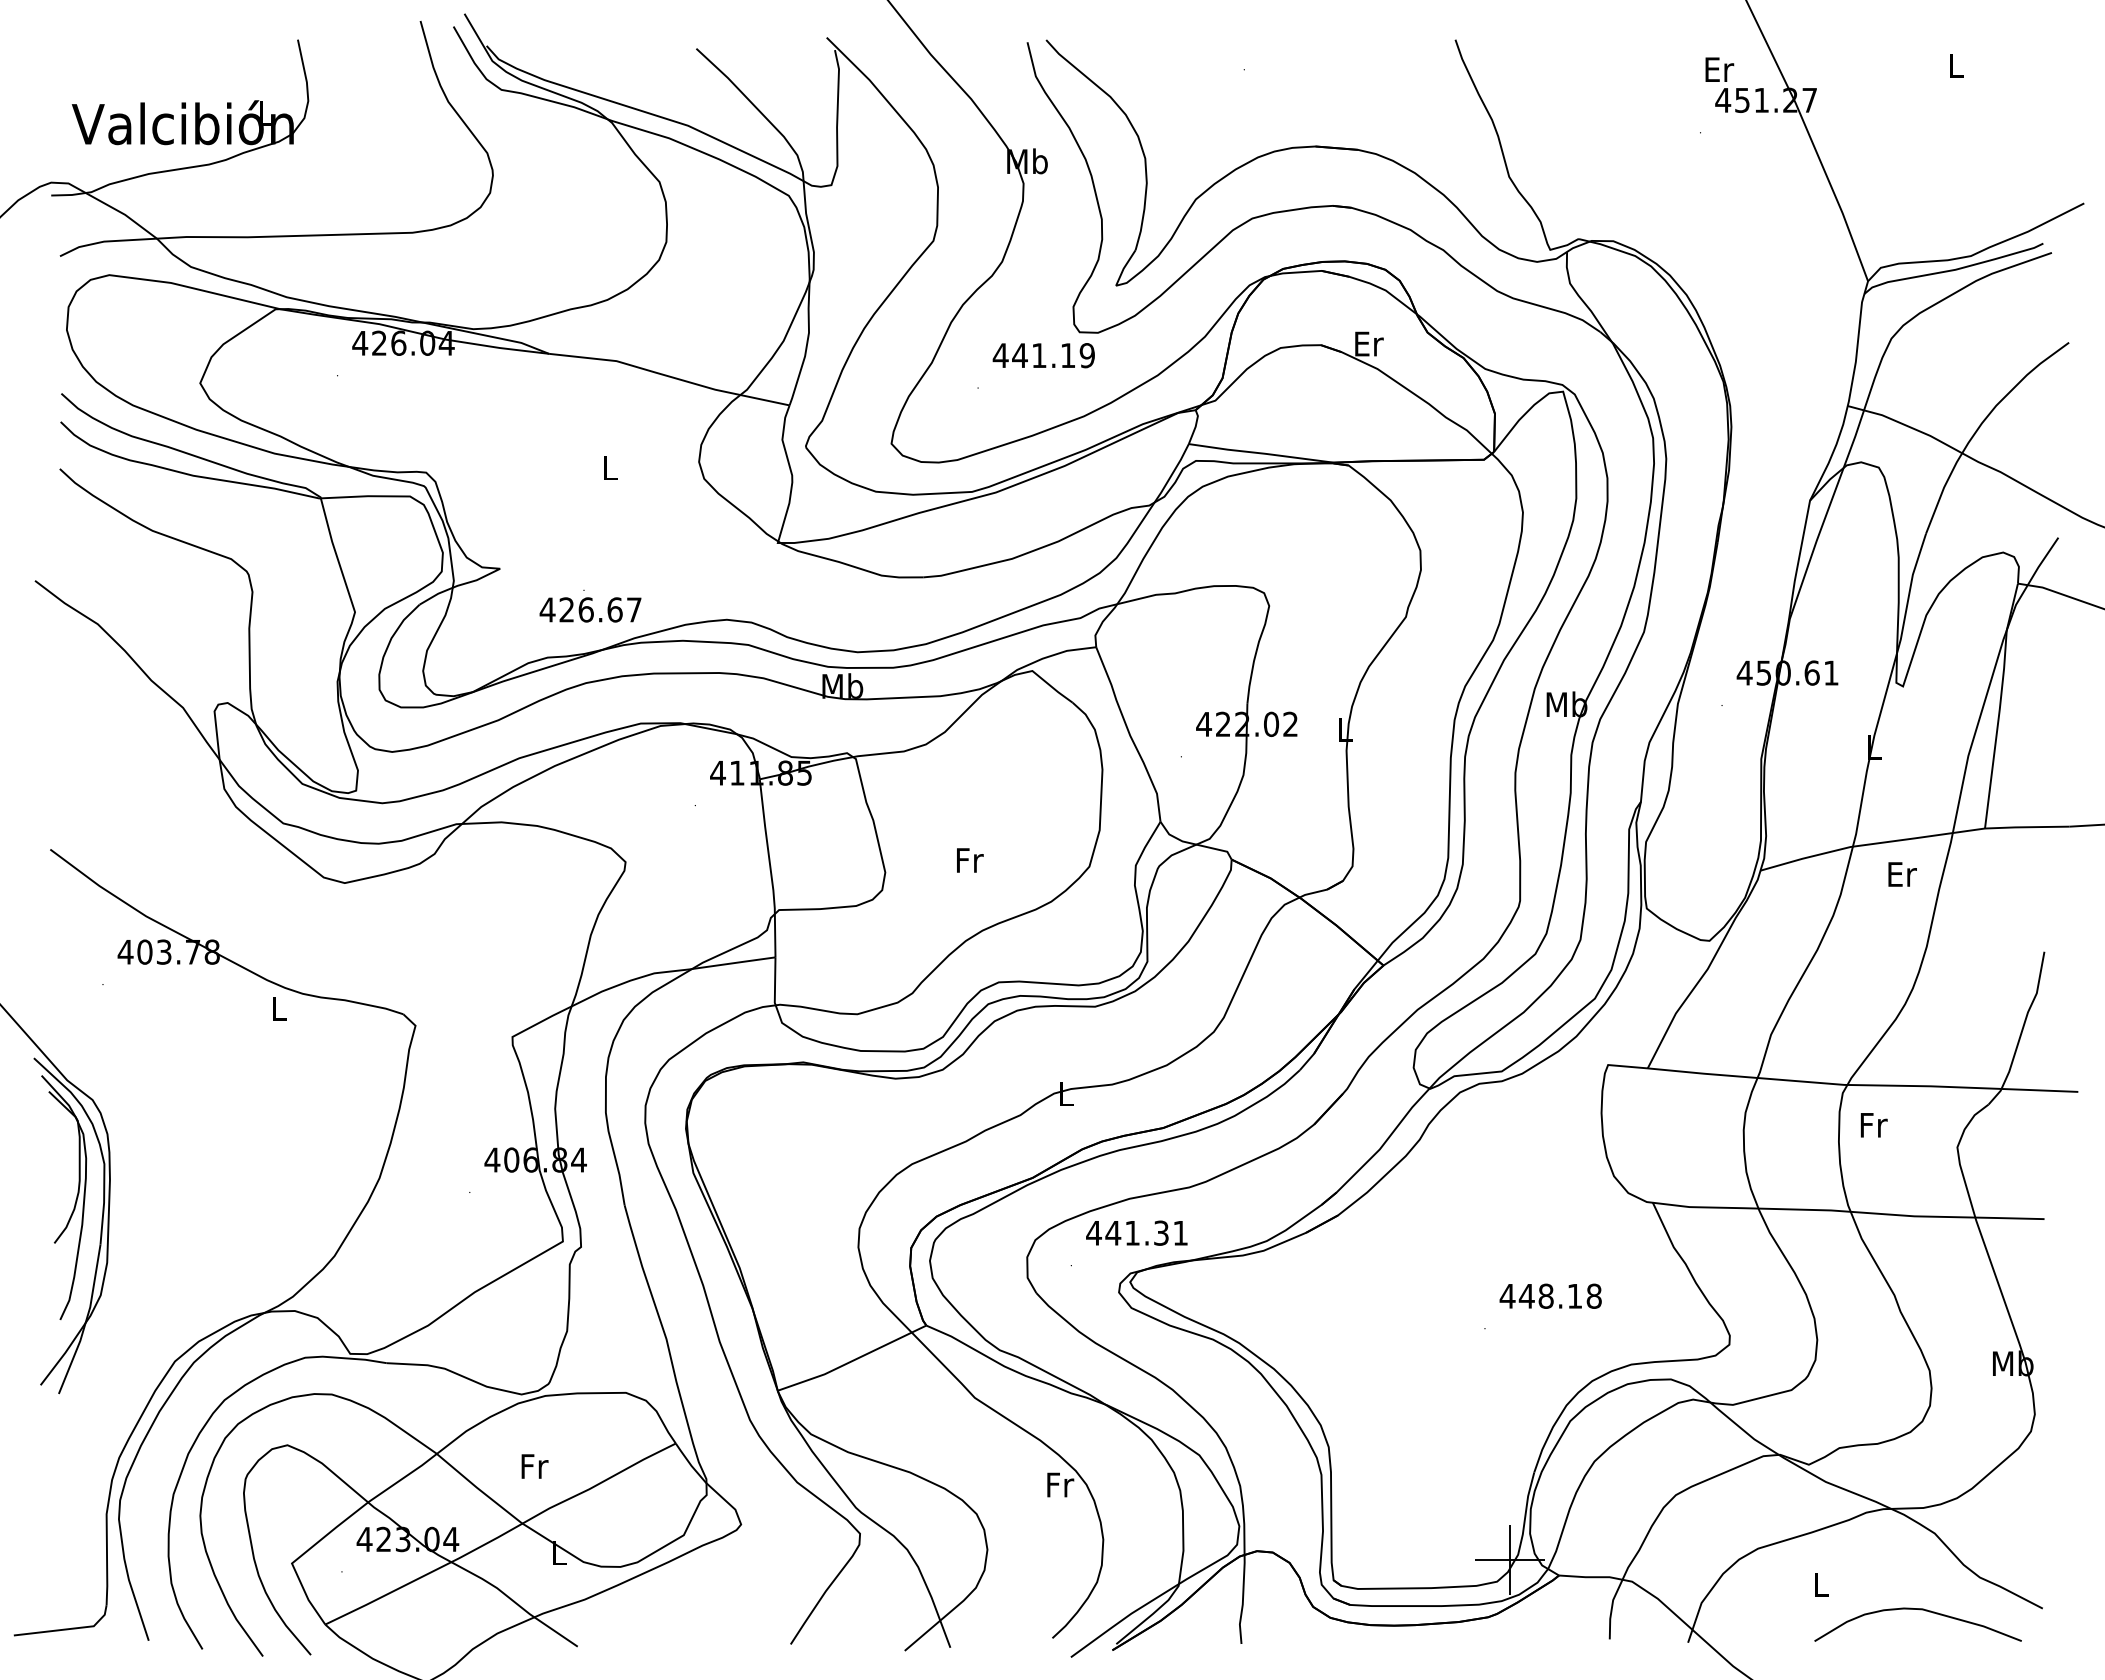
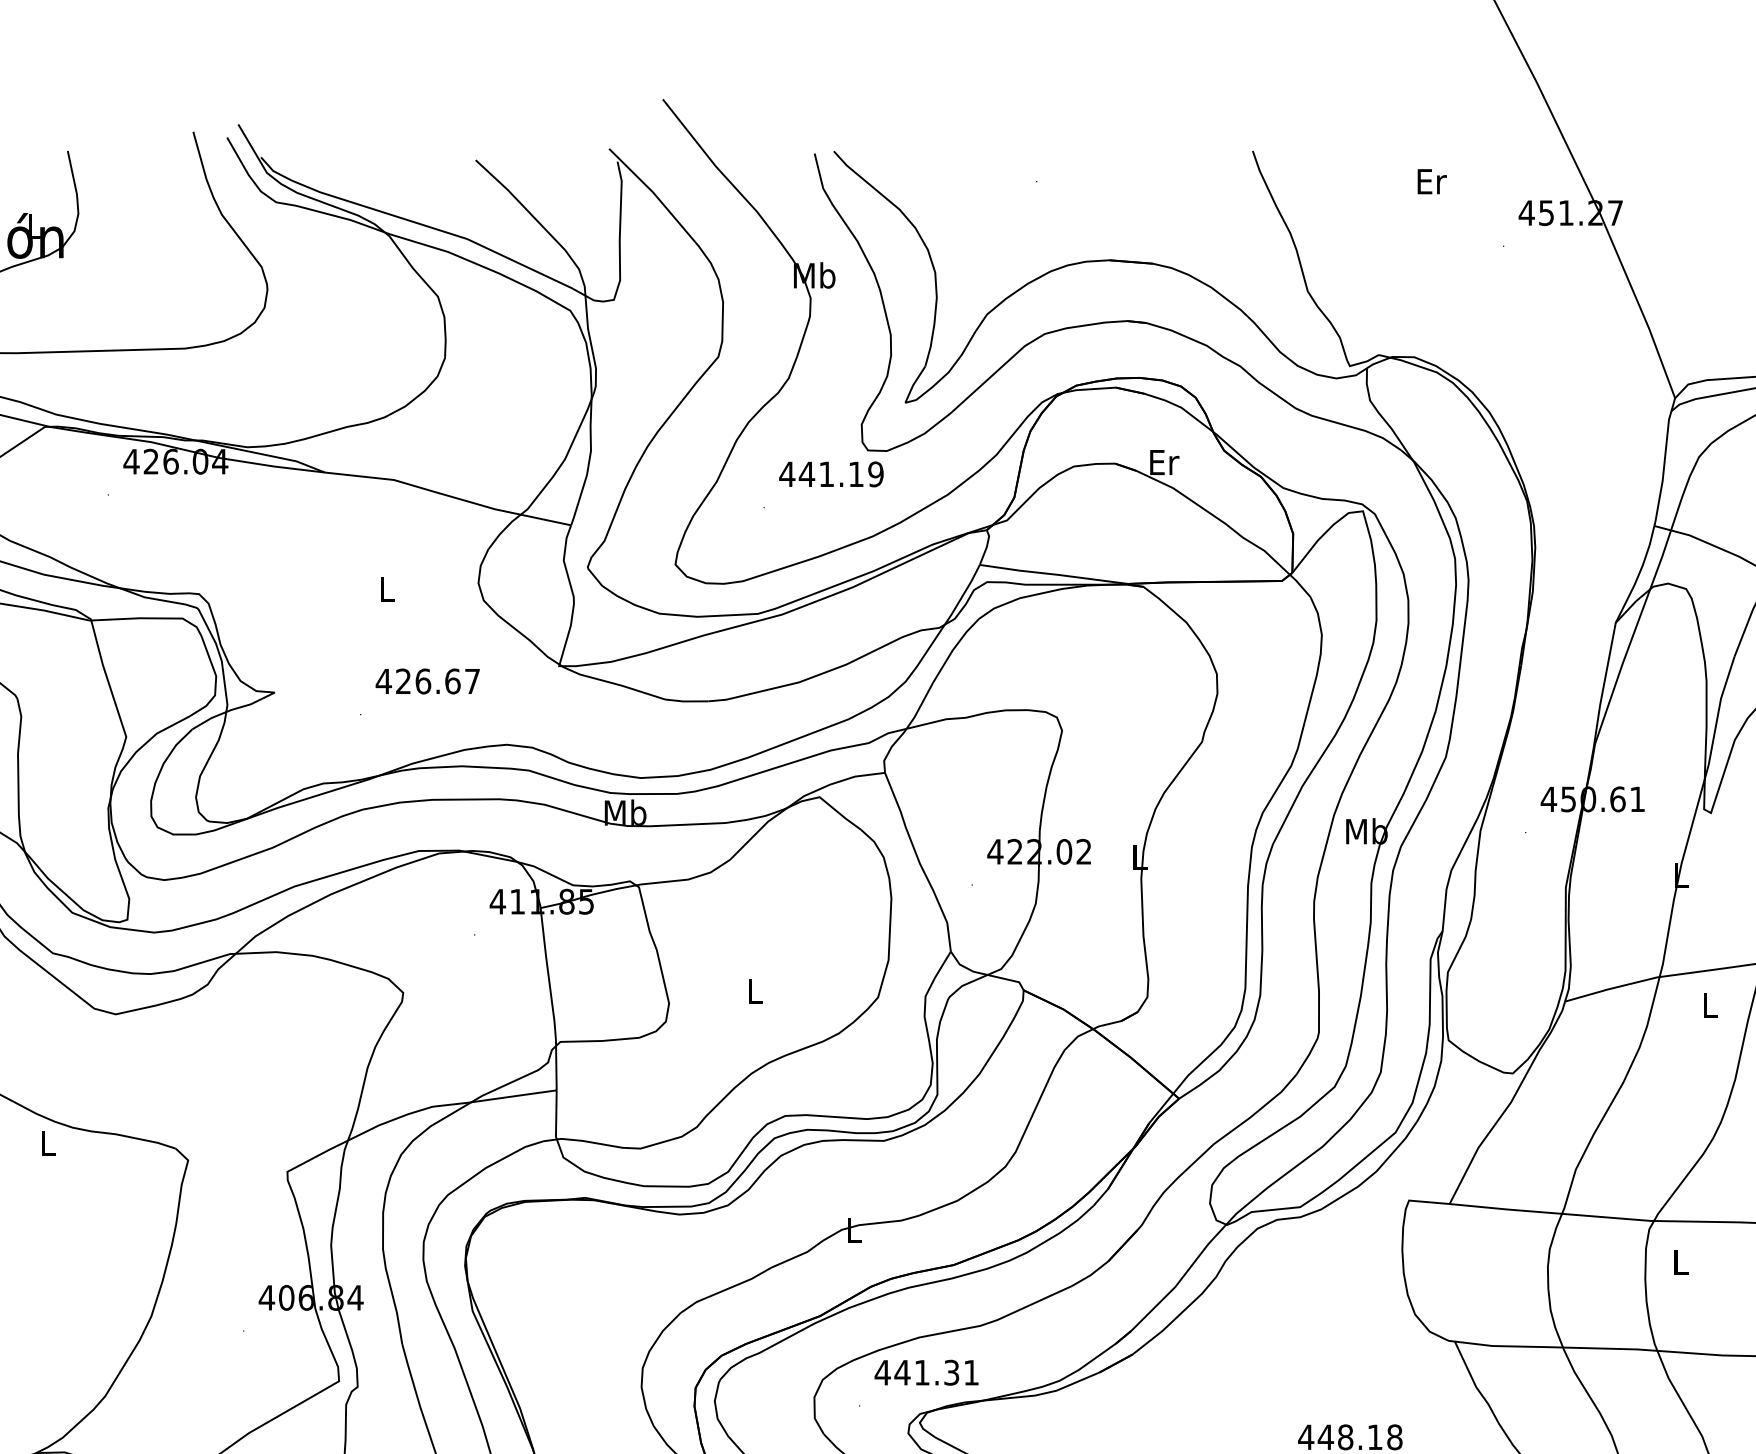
text: (1719, 69) -> (1431, 181), moved
text: (590, 609) -> (427, 681), moved
text: (970, 860) -> (756, 991), Fr -> L
text: (1902, 874) -> (1710, 1005), Er -> L
text: (1873, 1125) -> (1680, 1262), Fr -> L

